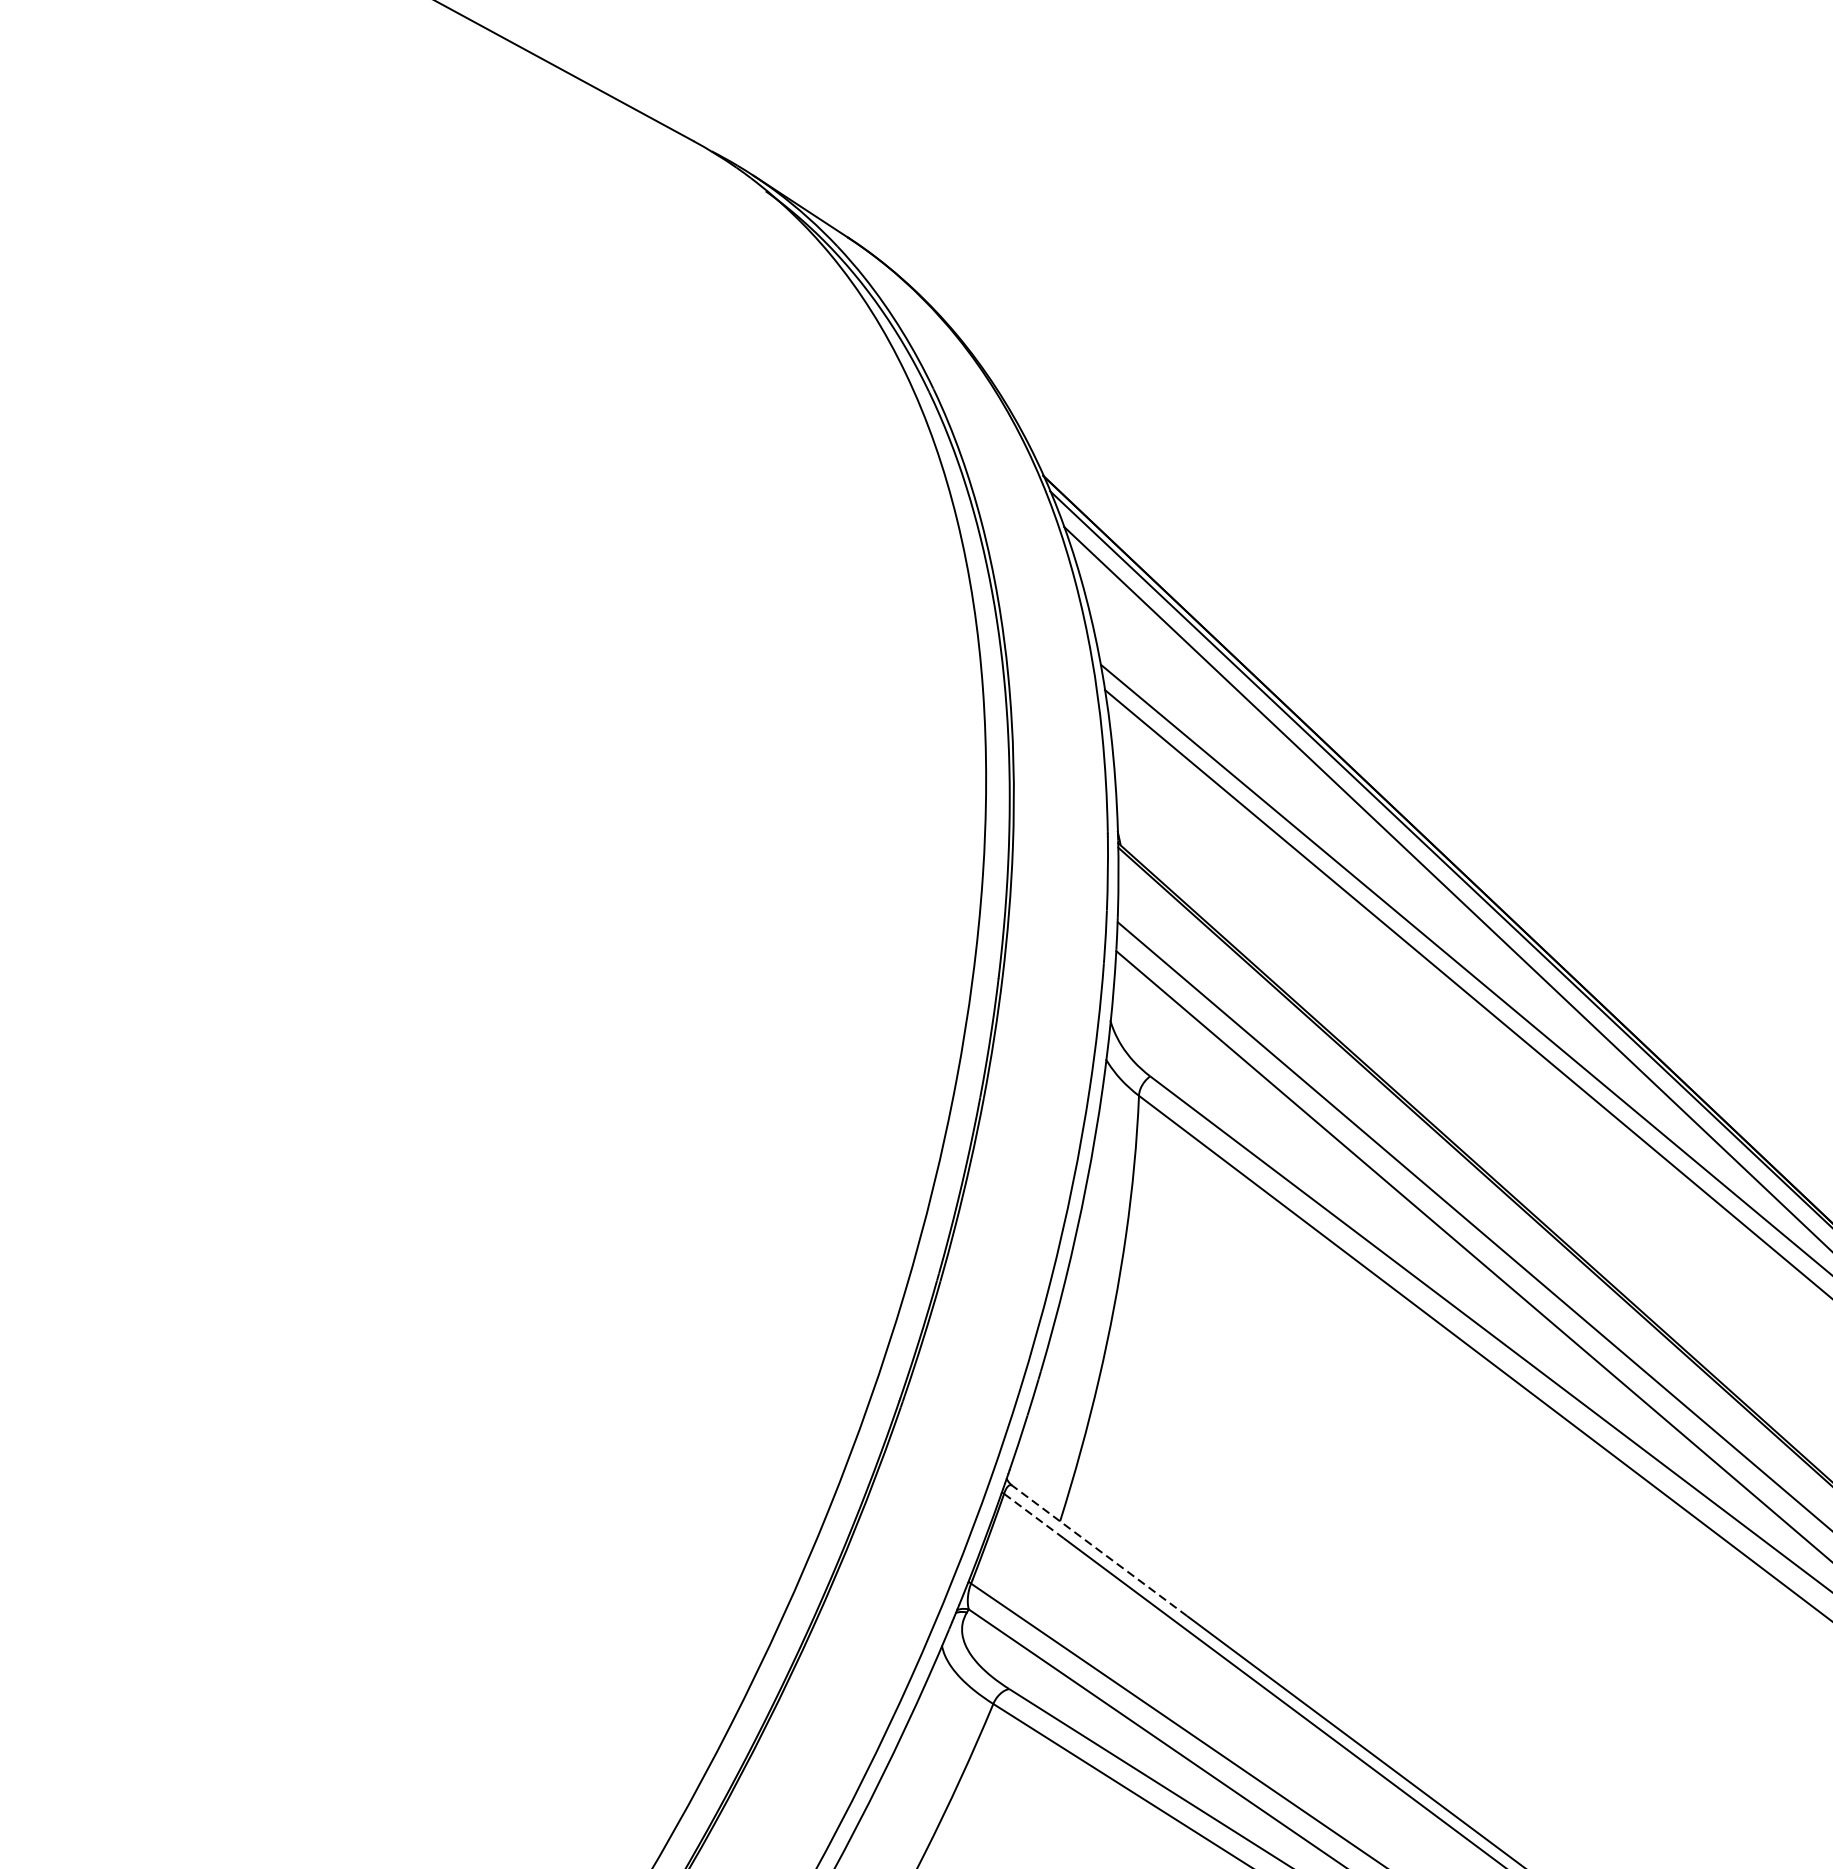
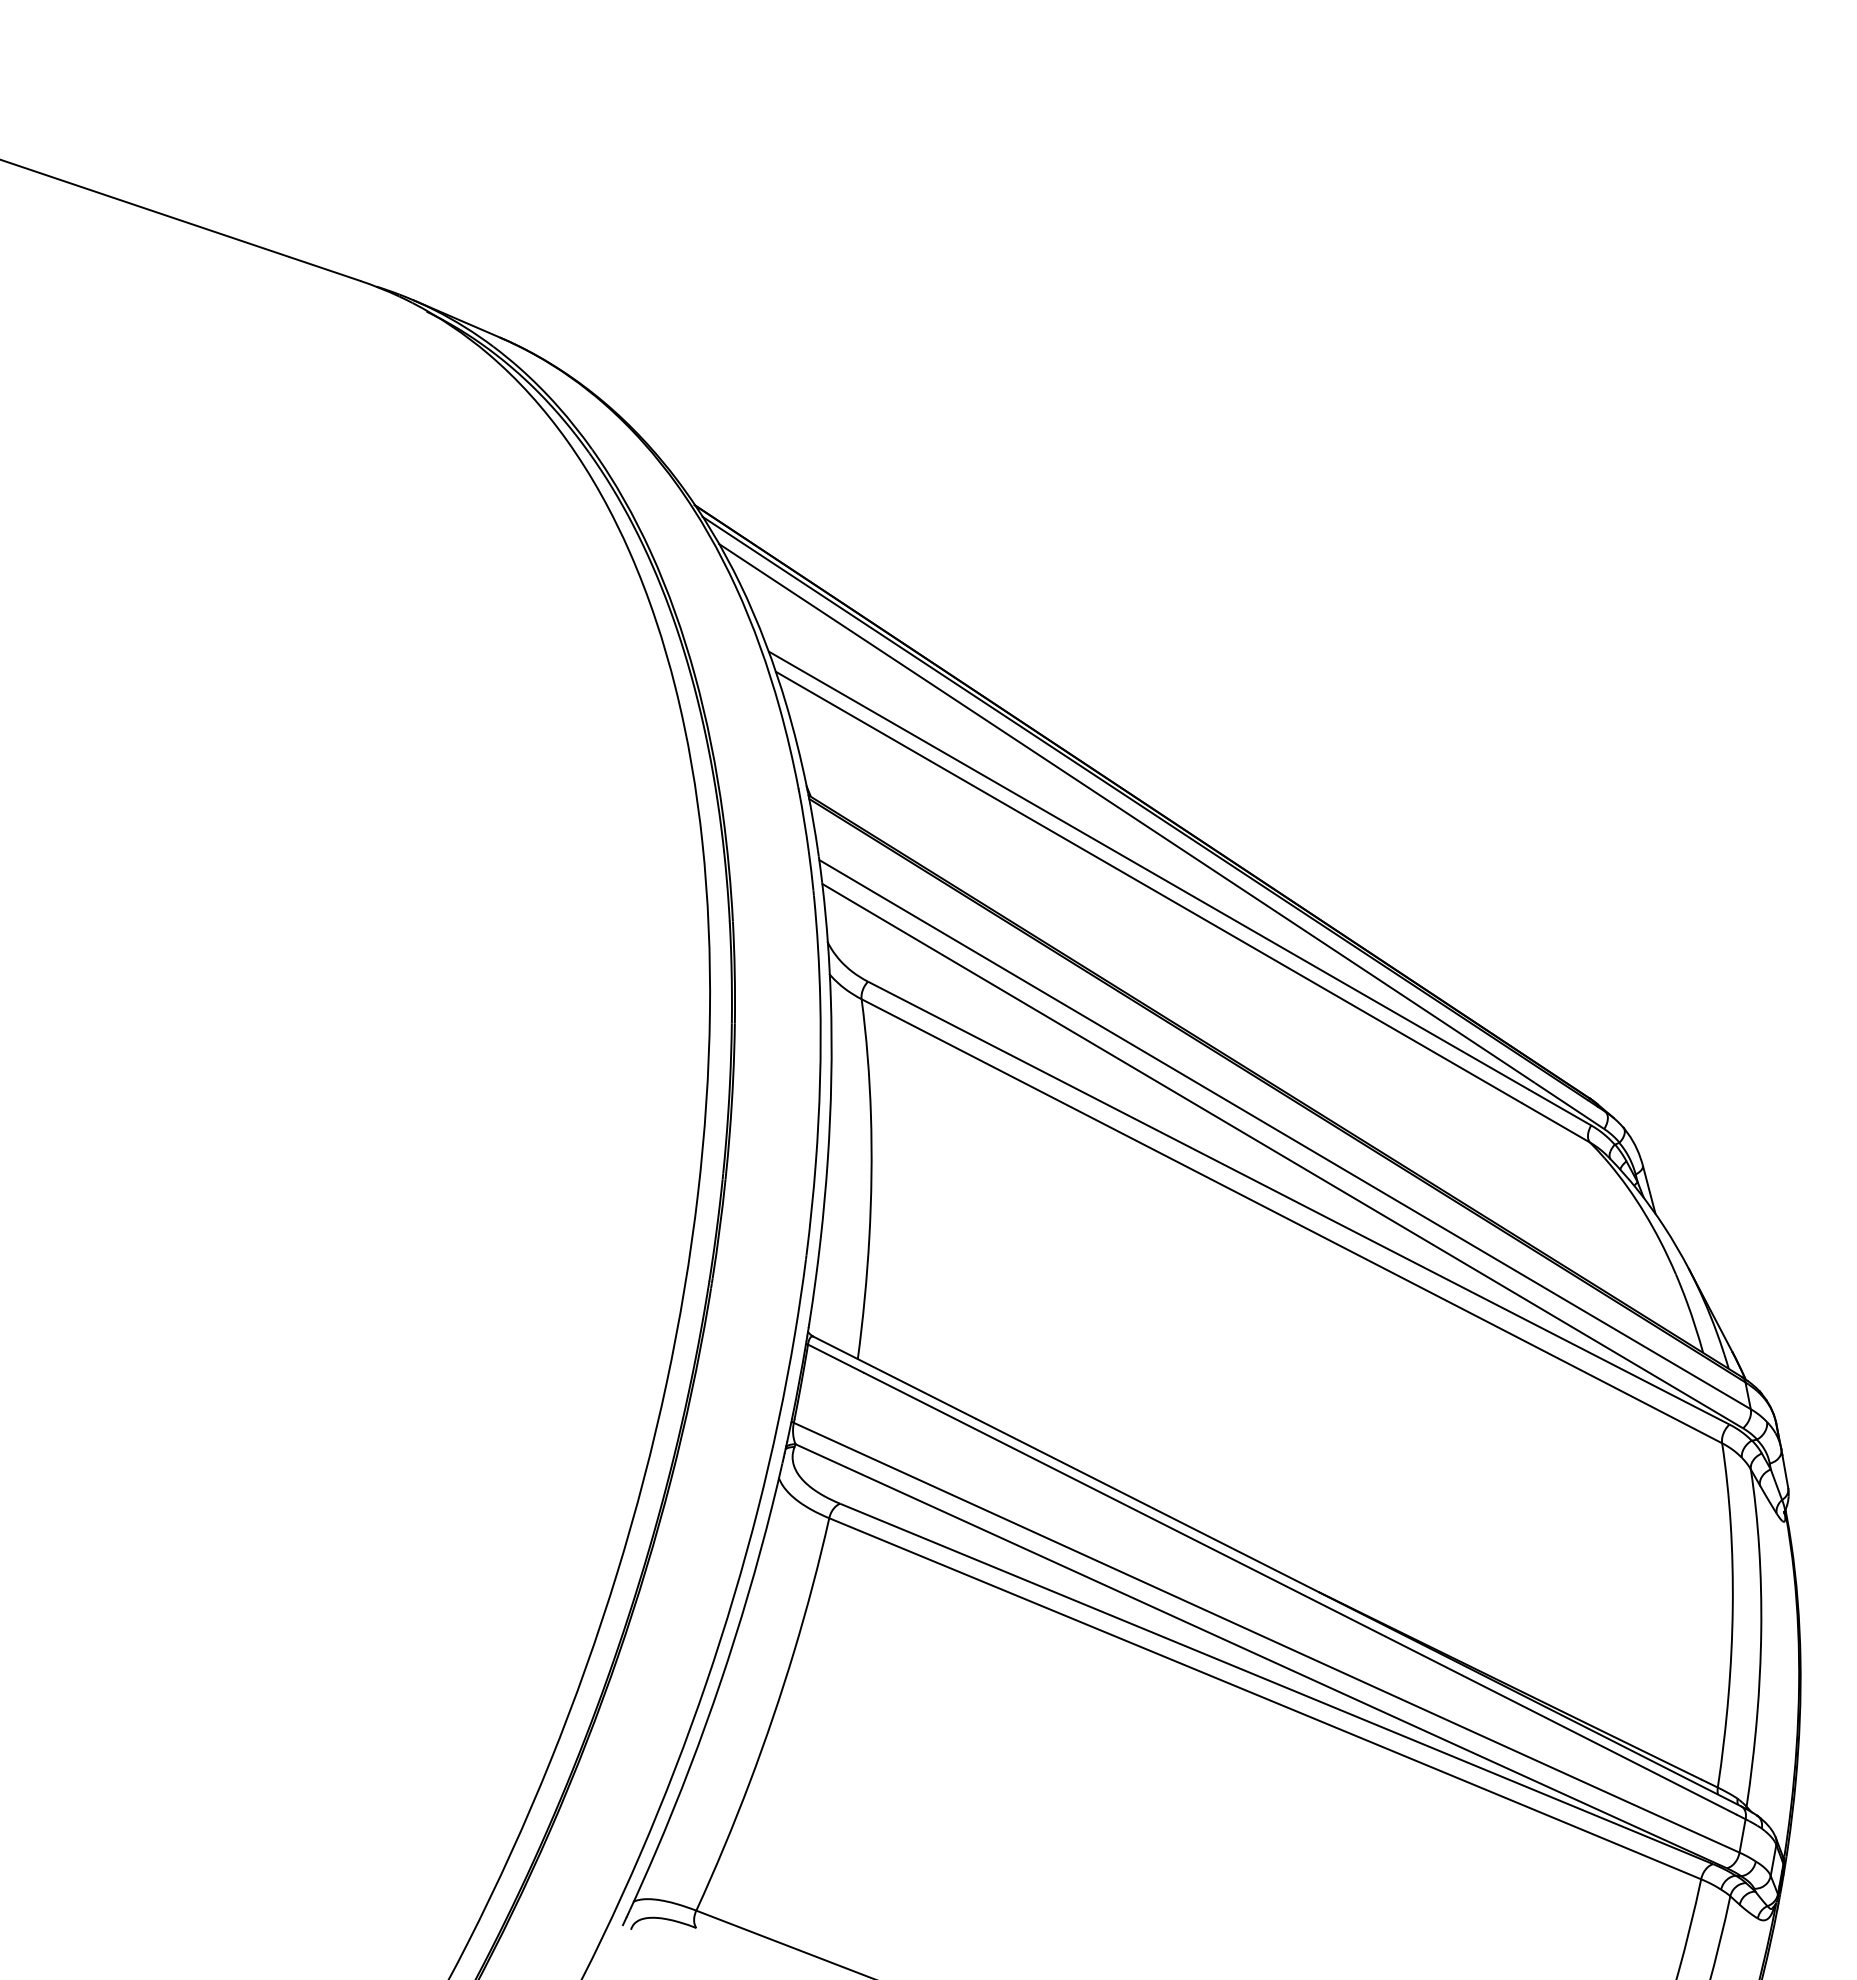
line: (1033, 1516) -> (835, 1358), dashed -> solid
line: (1099, 1550) -> (894, 1377), dashed -> solid

